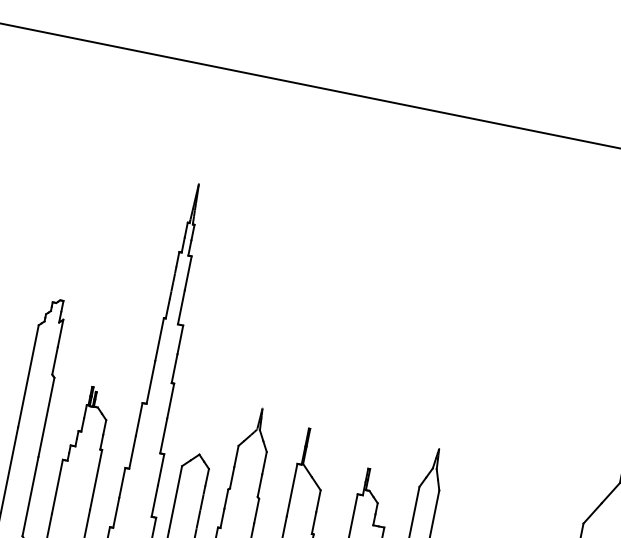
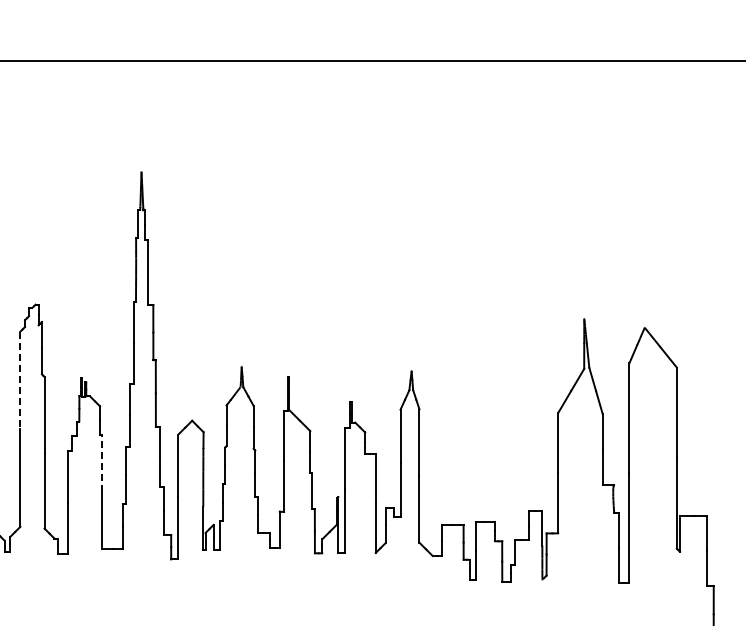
line: (28, 376) -> (20, 380), solid -> dashed
line: (95, 480) -> (101, 463), solid -> dashed

